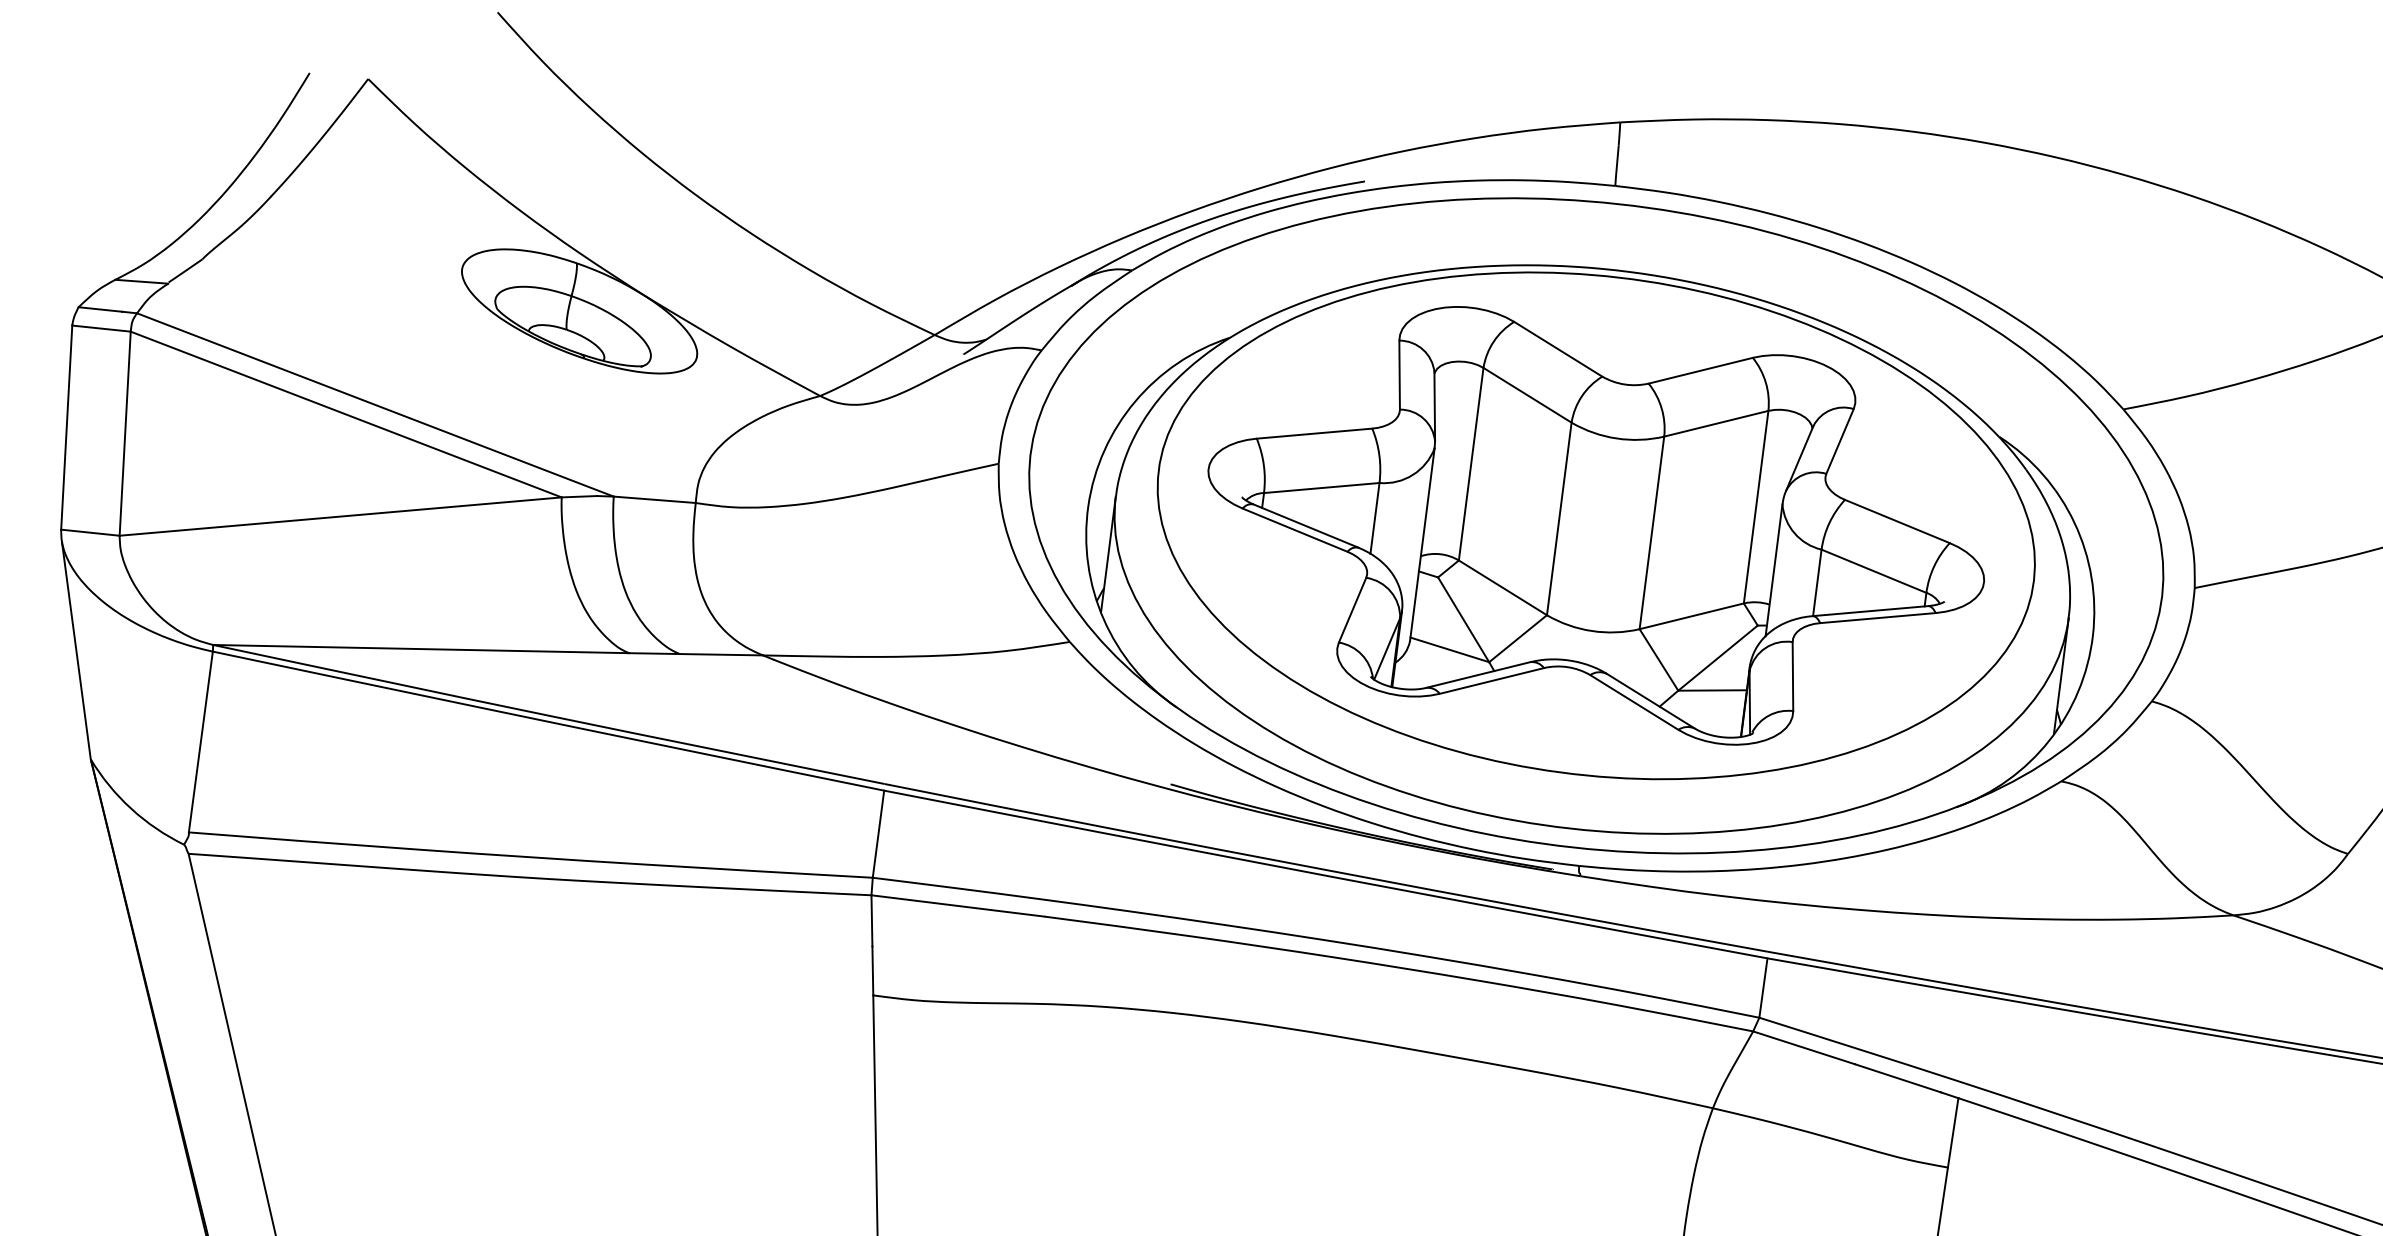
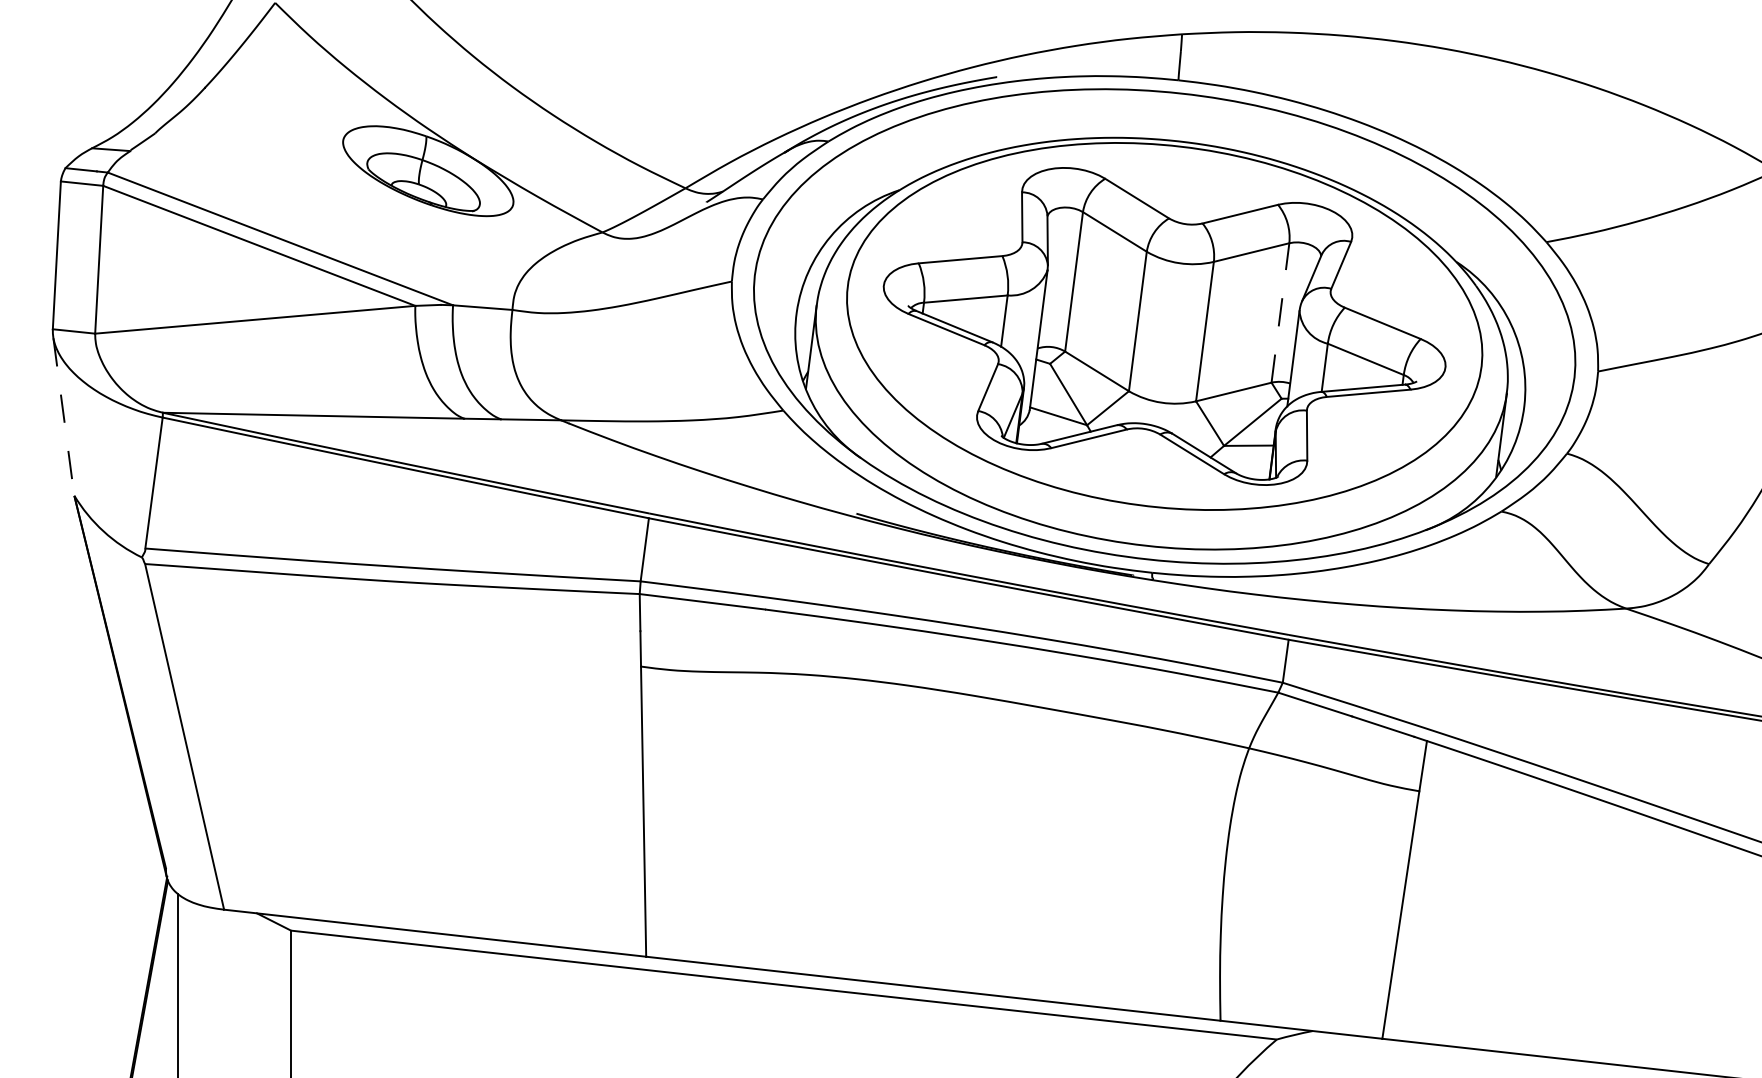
line: (1756, 506) -> (1280, 312), solid -> dashed
line: (75, 651) -> (63, 417), solid -> dashed

